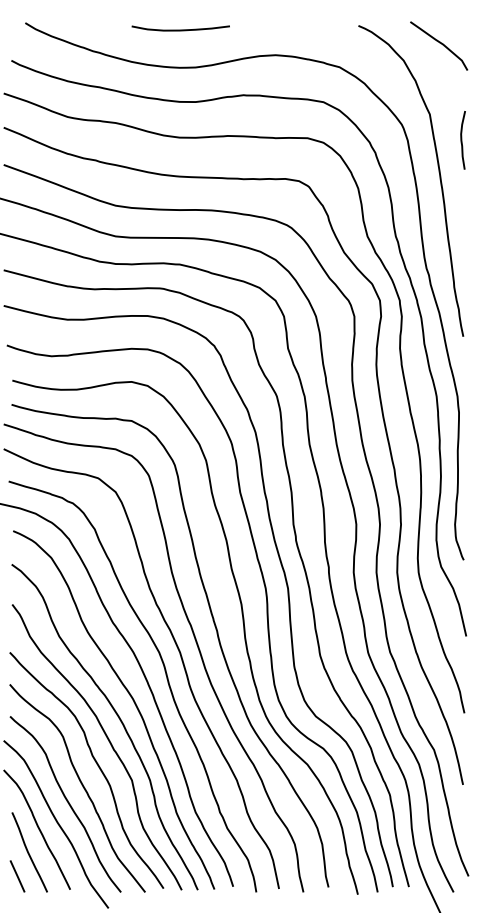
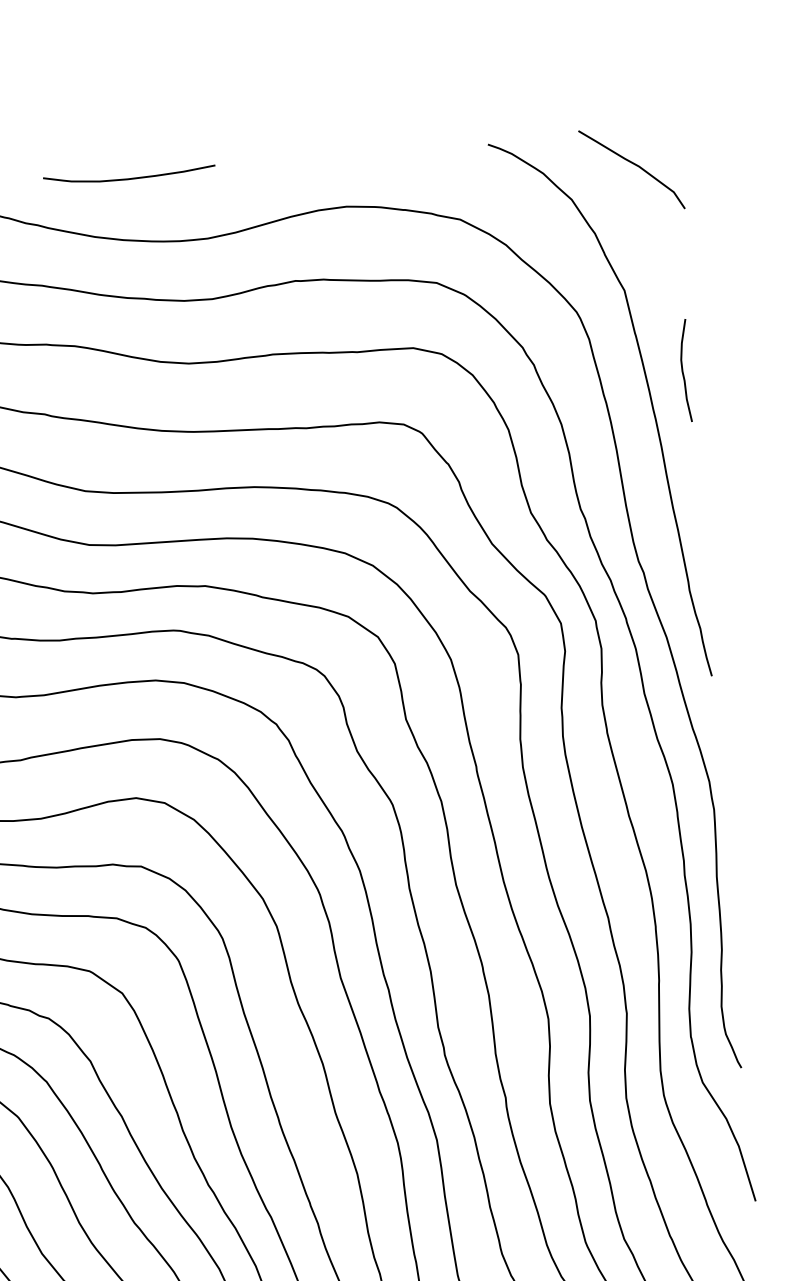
curve: (180, 29) -> (129, 177), moved
curve: (462, 140) -> (684, 371), moved

